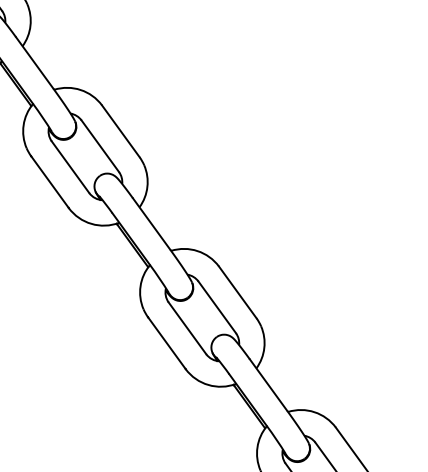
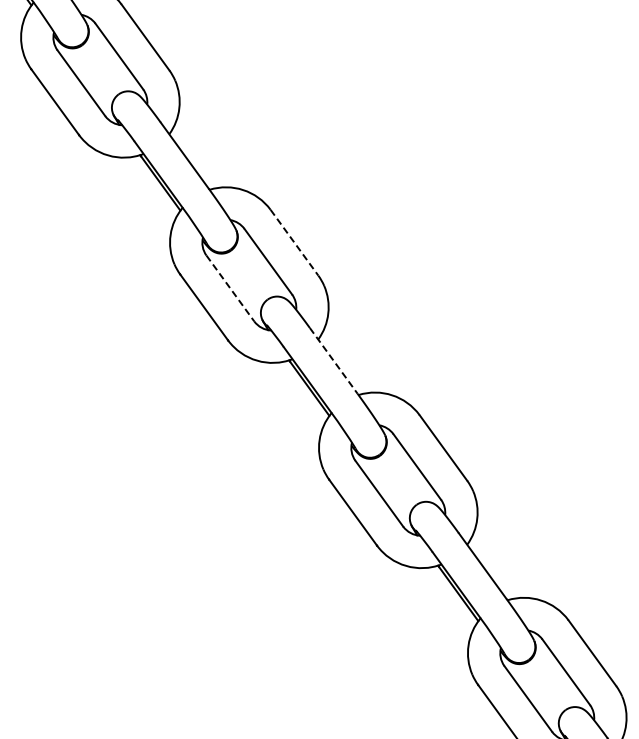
line: (120, 131) -> (294, 242), solid -> dashed
line: (70, 167) -> (230, 288), solid -> dashed
line: (151, 223) -> (333, 360), solid -> dashed

